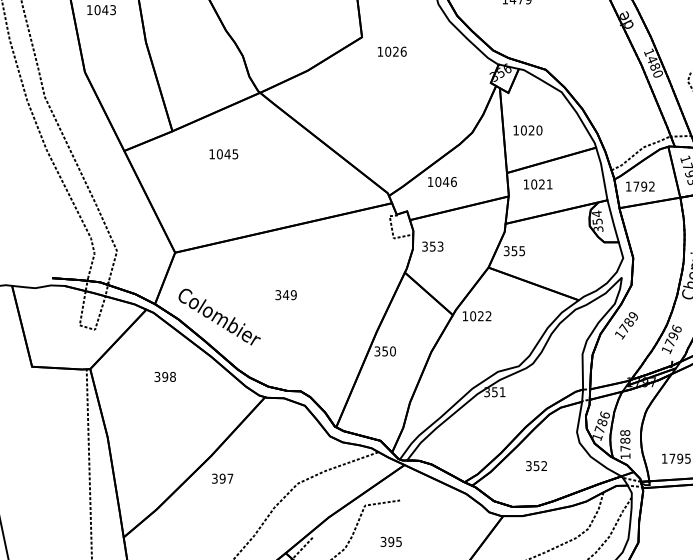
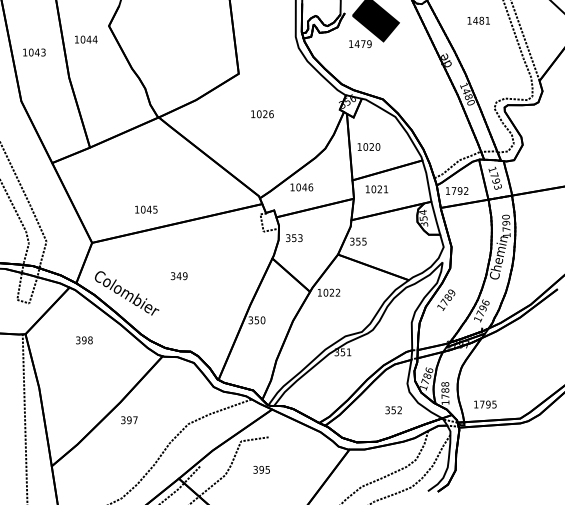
text: (392, 52) -> (262, 114), moved
text: (224, 154) -> (146, 209), moved
text: (536, 466) -> (393, 410), moved

